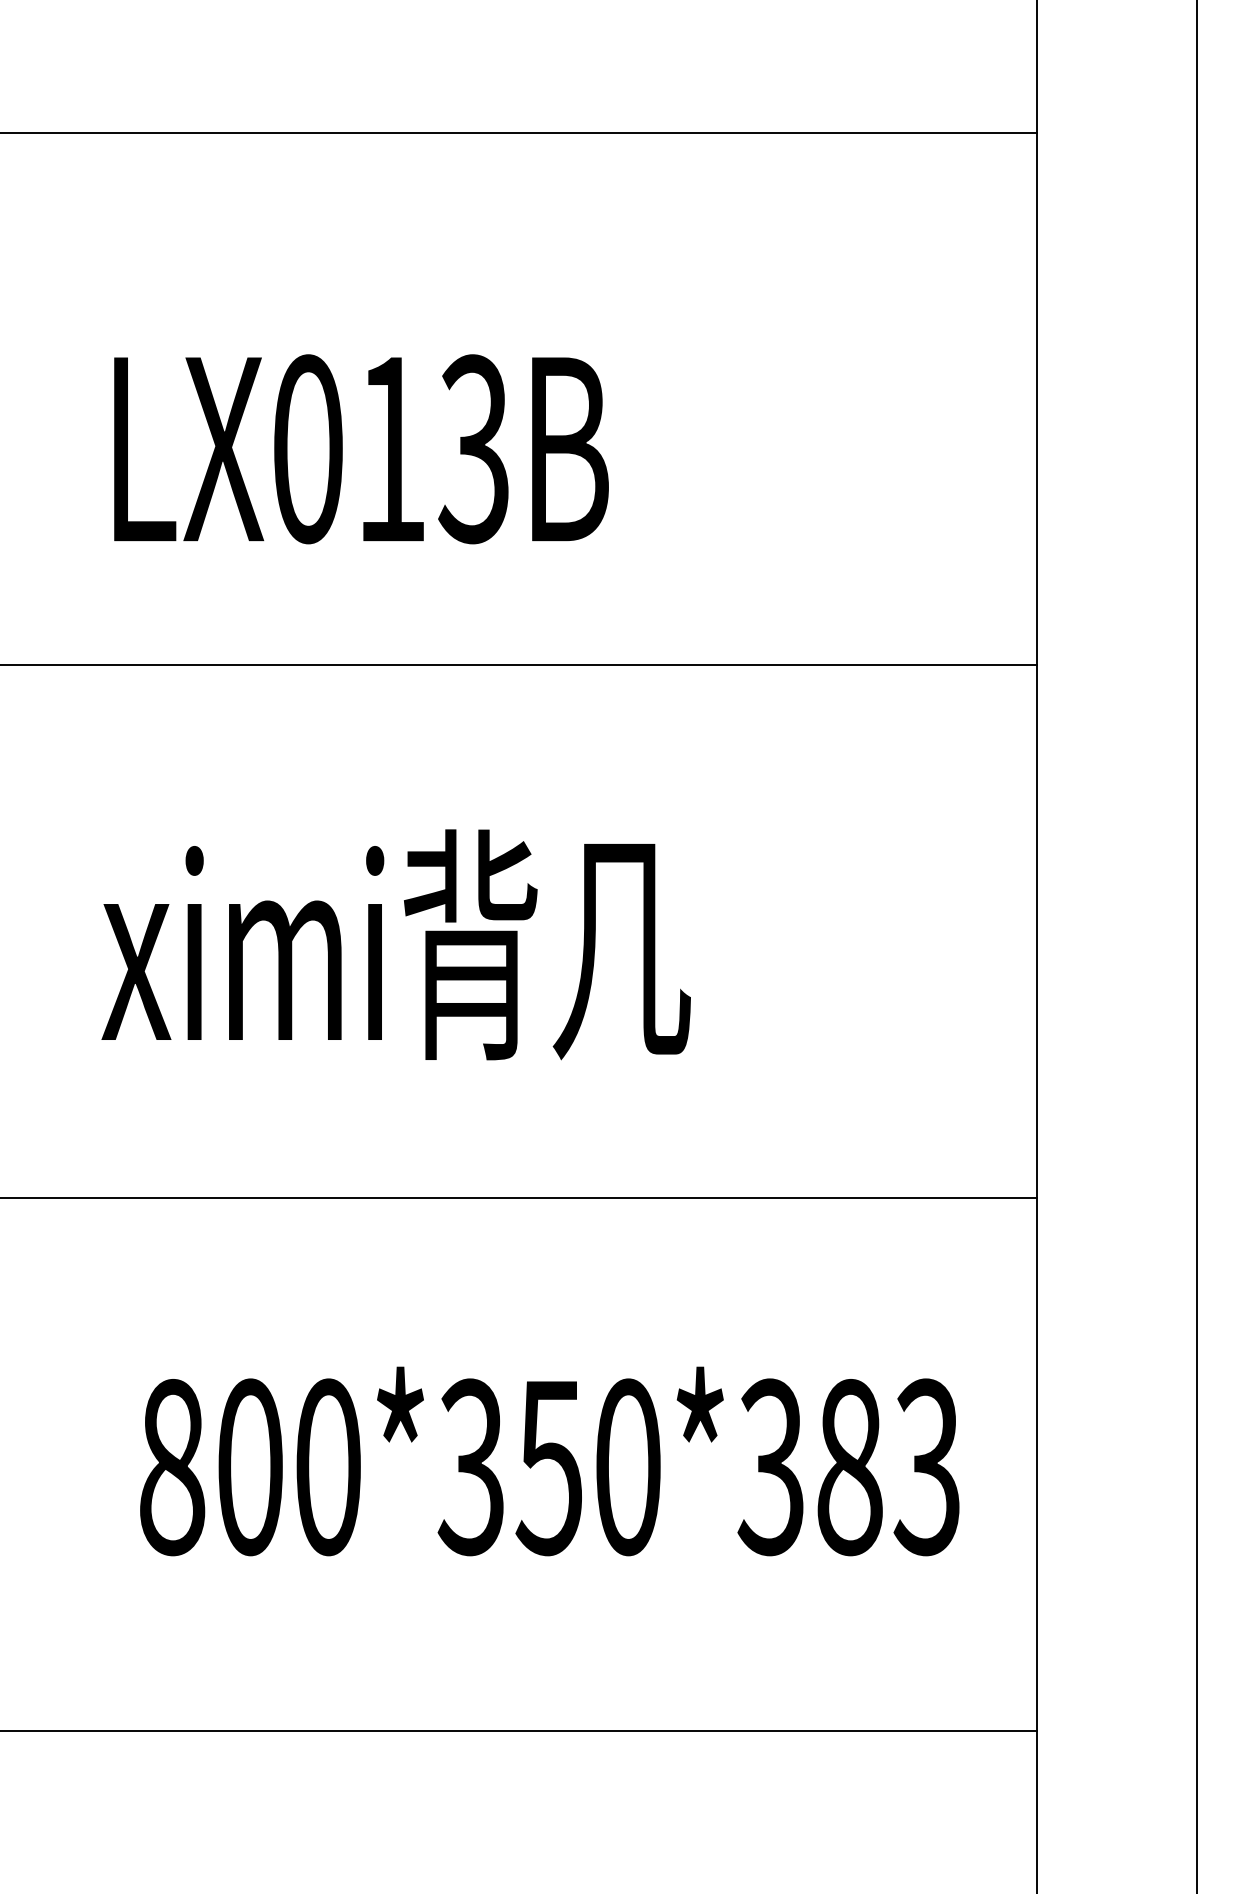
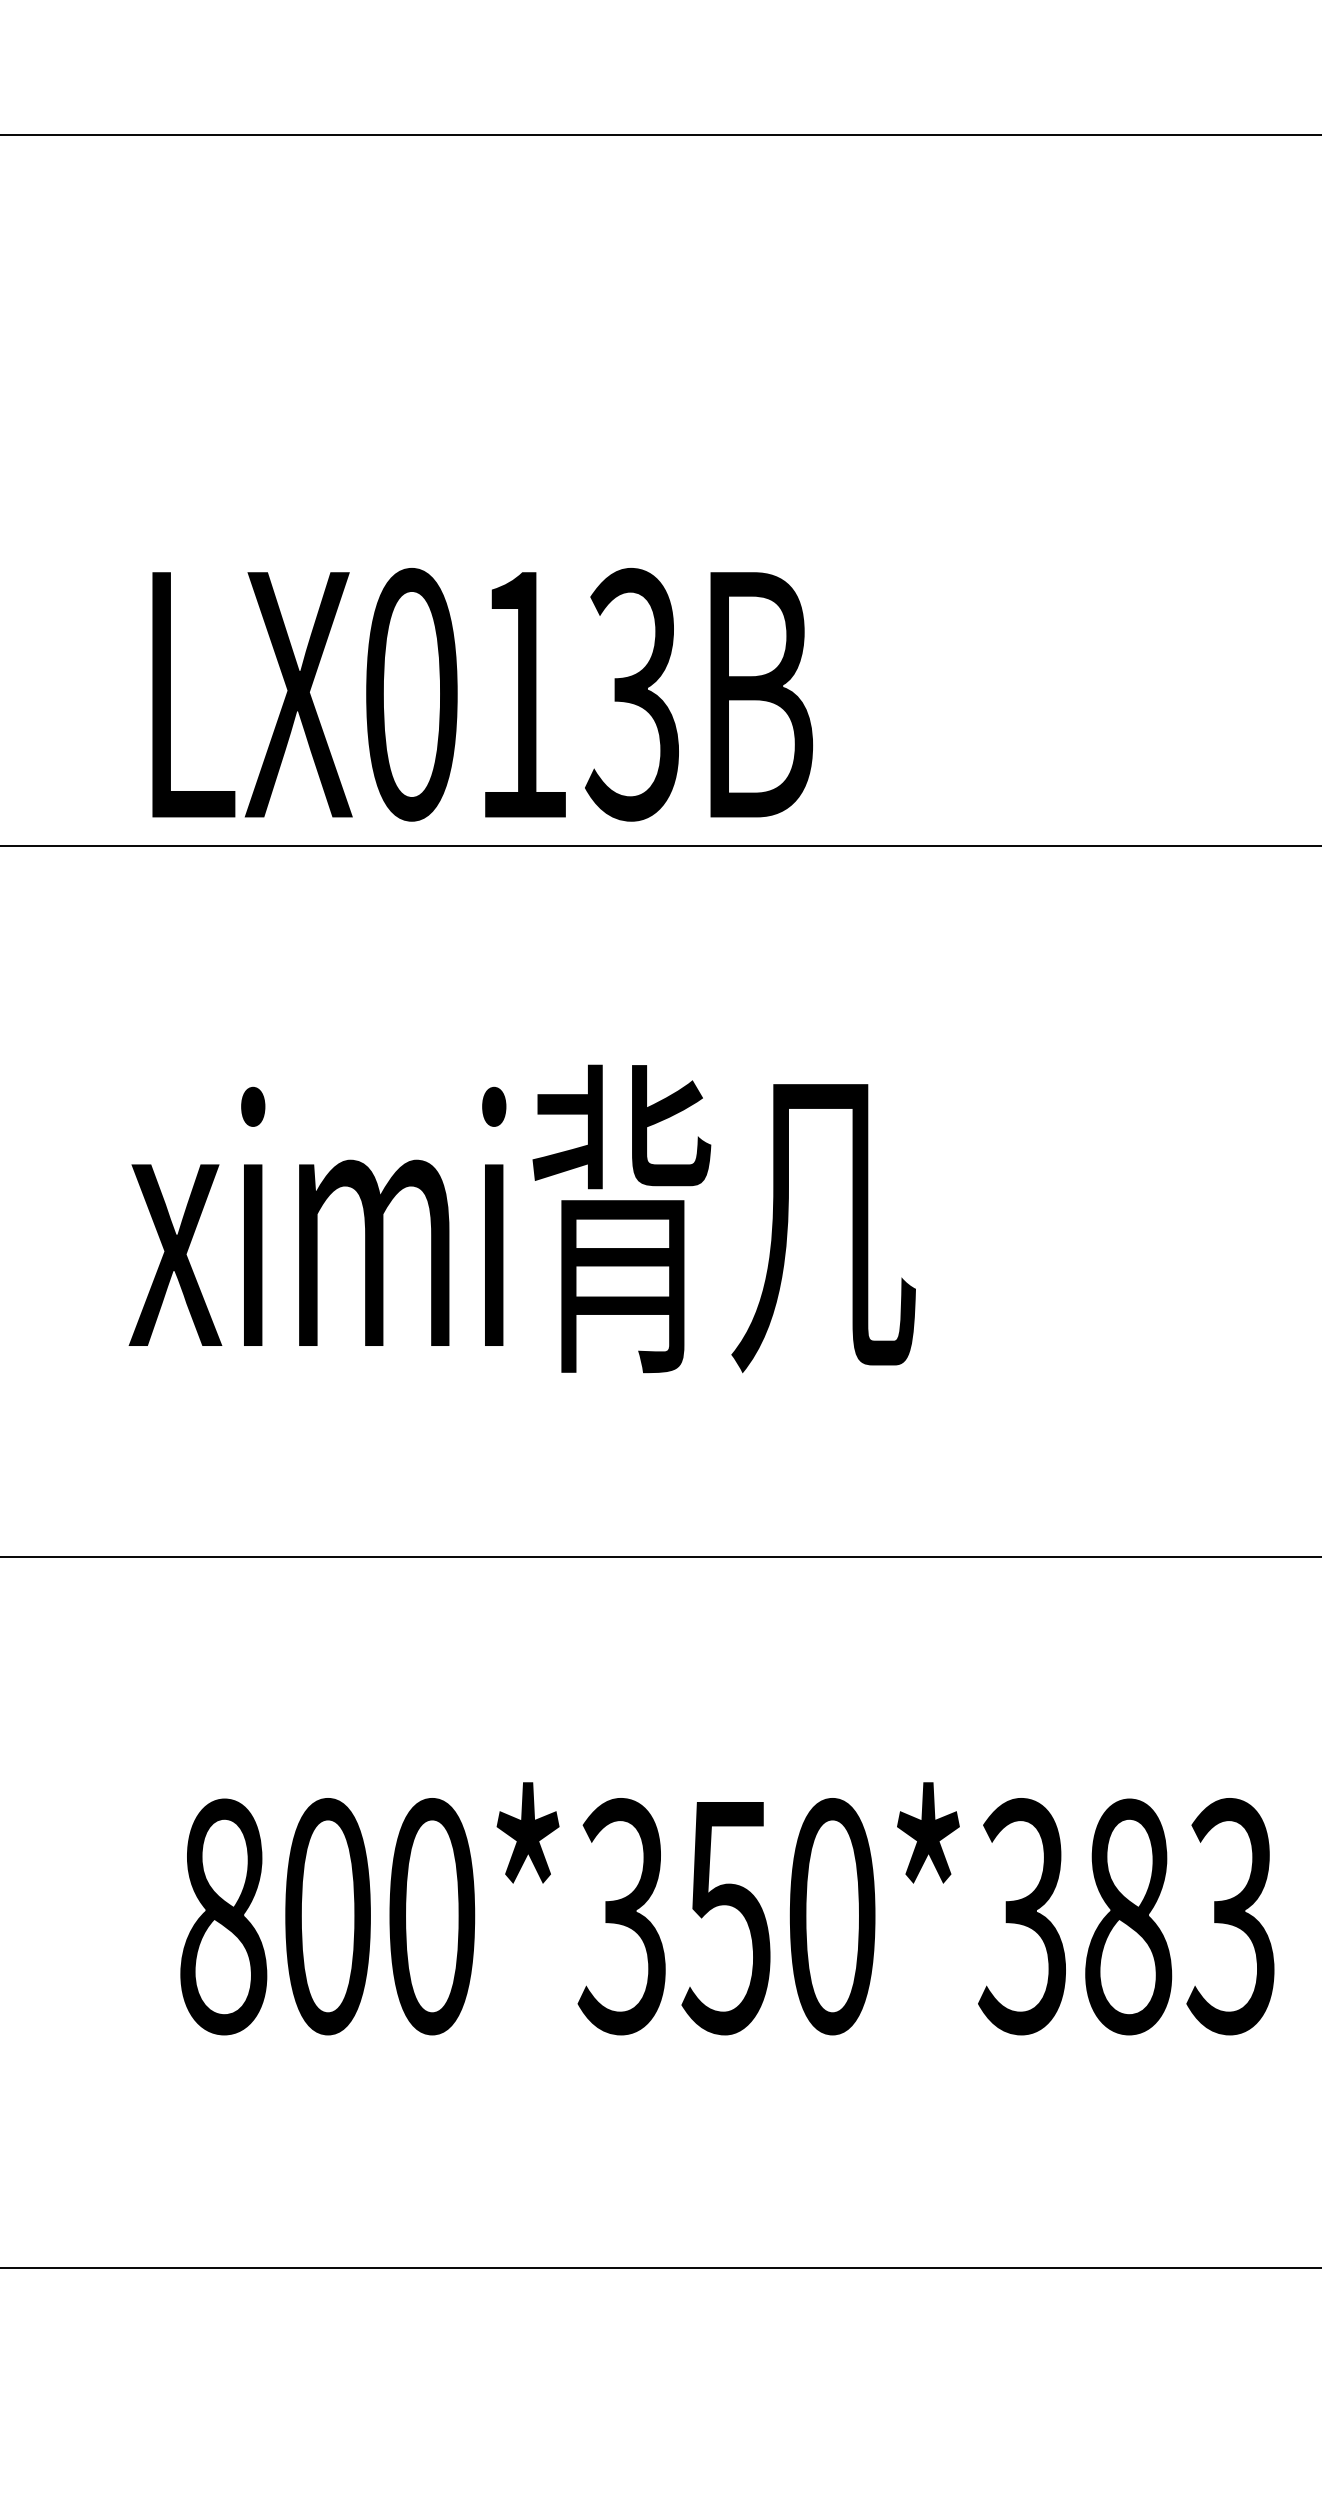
text: (361, 449) -> (482, 695), moved

